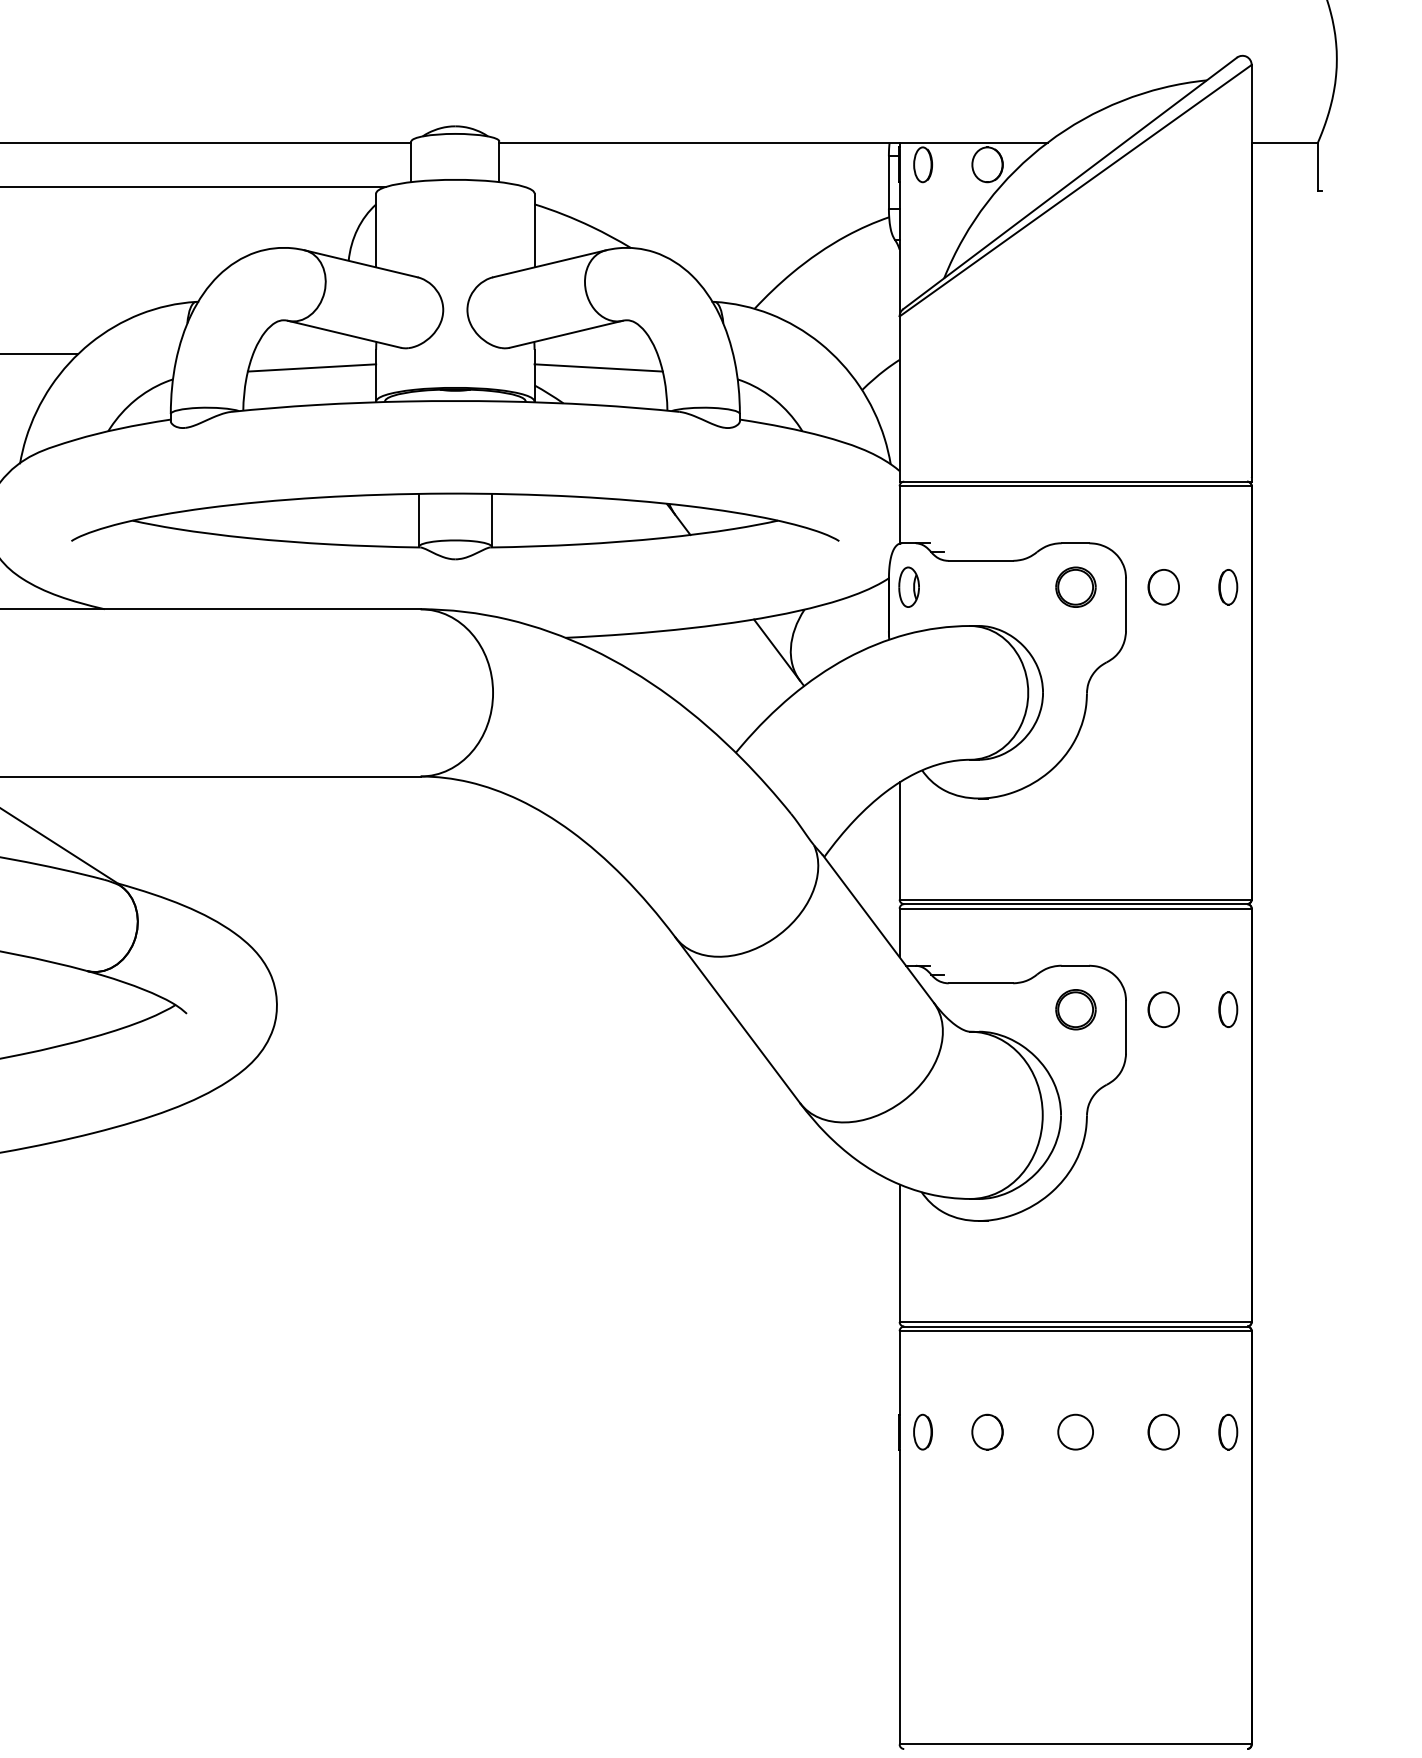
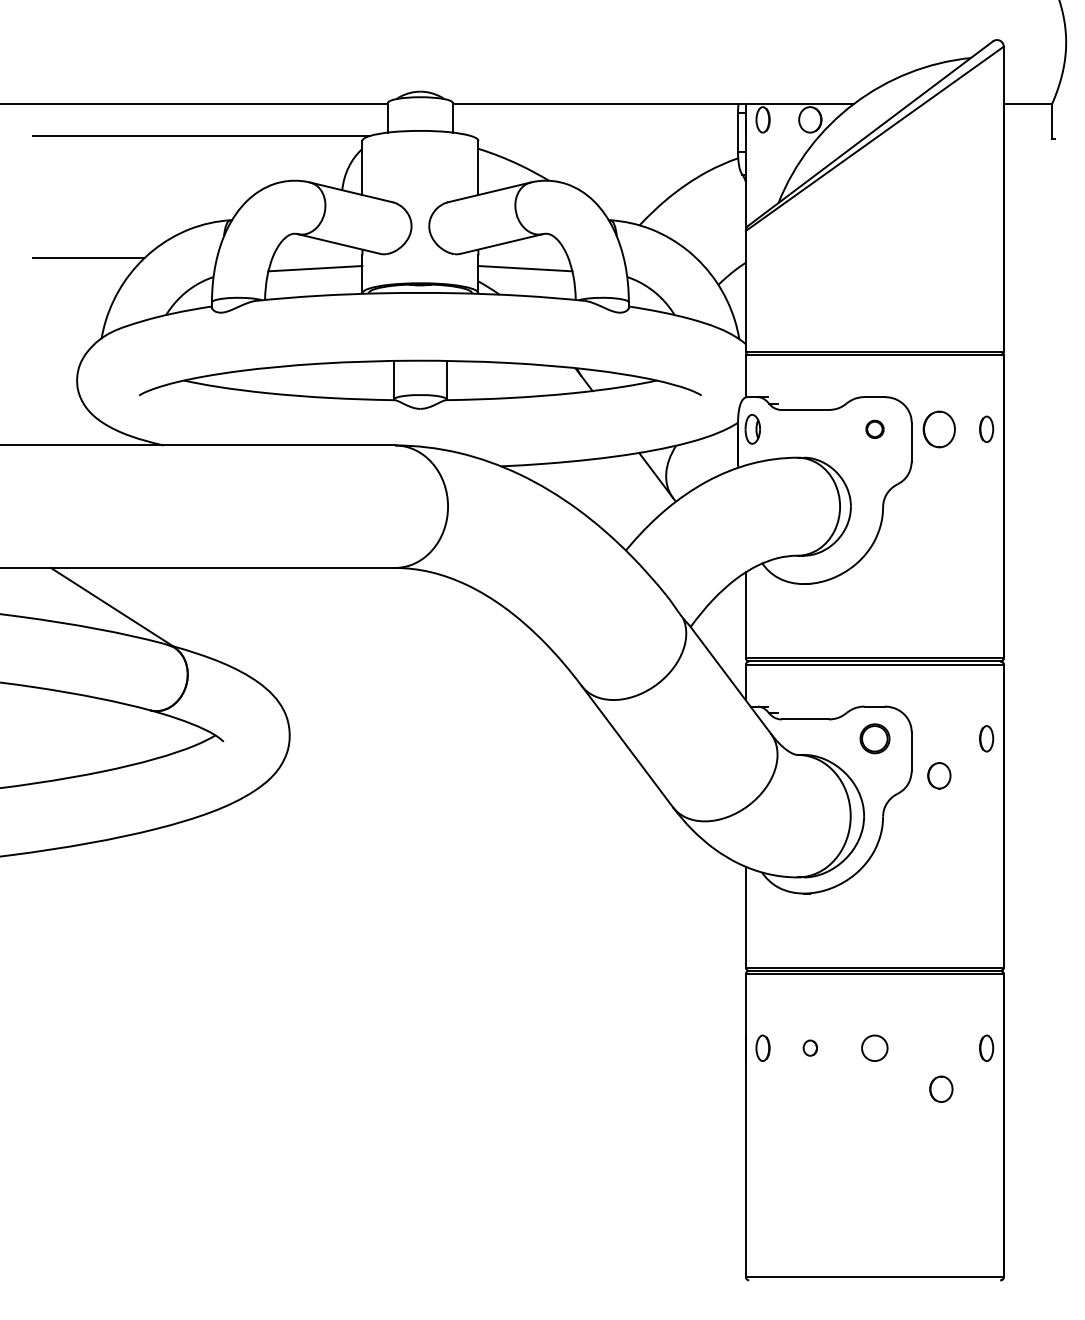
part: (1163, 586) -> (939, 428), size x1.4
part: (1075, 587) -> (874, 429), size x0.6
part: (1163, 1009) -> (939, 775), moved
part: (987, 1431) -> (810, 1047), size x0.6
part: (1163, 1431) -> (941, 1088), moved

